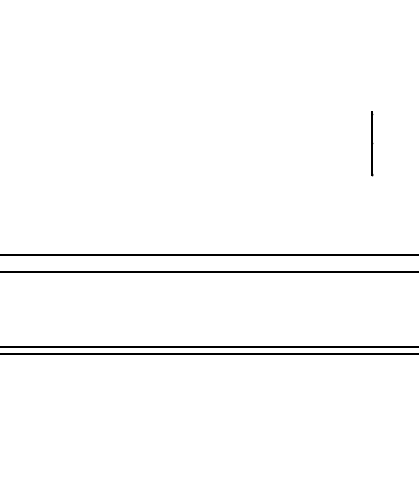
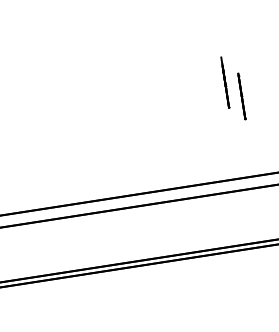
line: (352, 121) -> (225, 82), added

